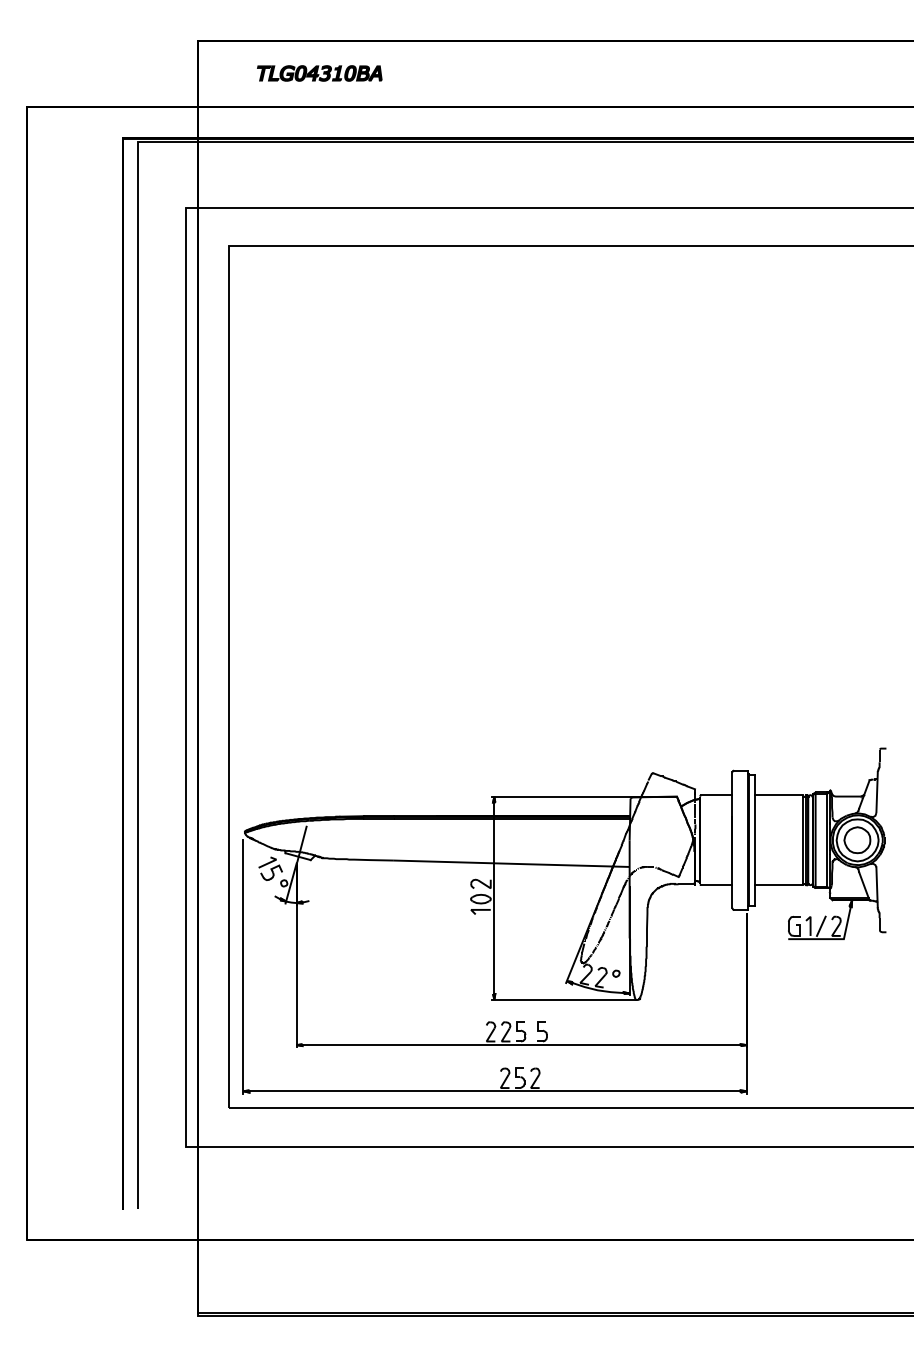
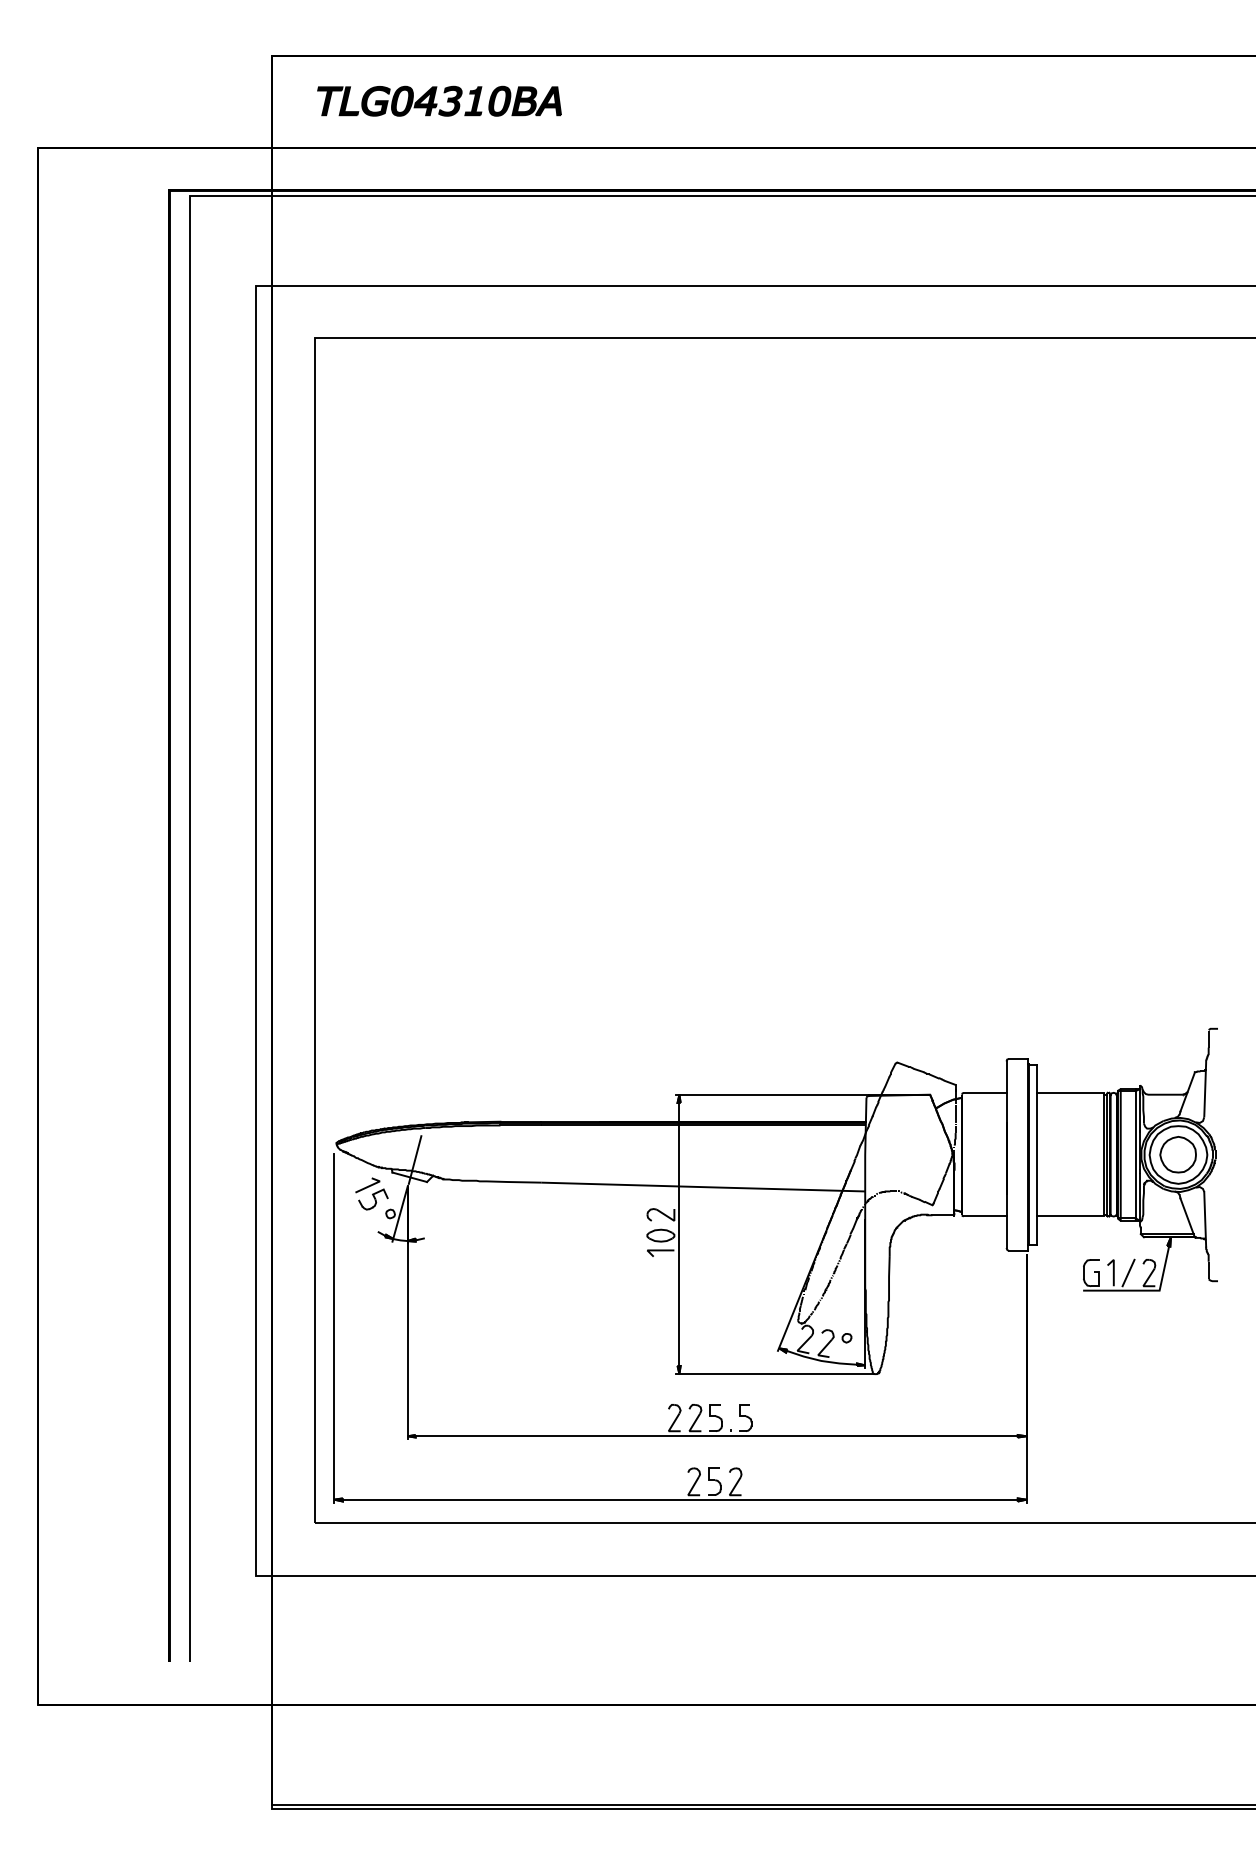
part: (319, 72) -> (439, 100), size x1.43

